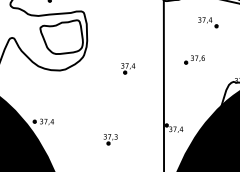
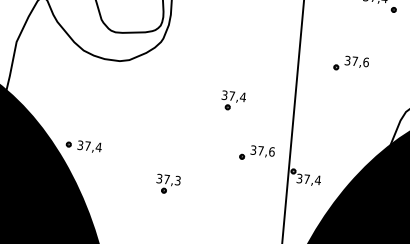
part: (128, 68) -> (234, 100), moved
part: (144, 116) -> (256, 152), added
part: (110, 139) -> (167, 184), moved

